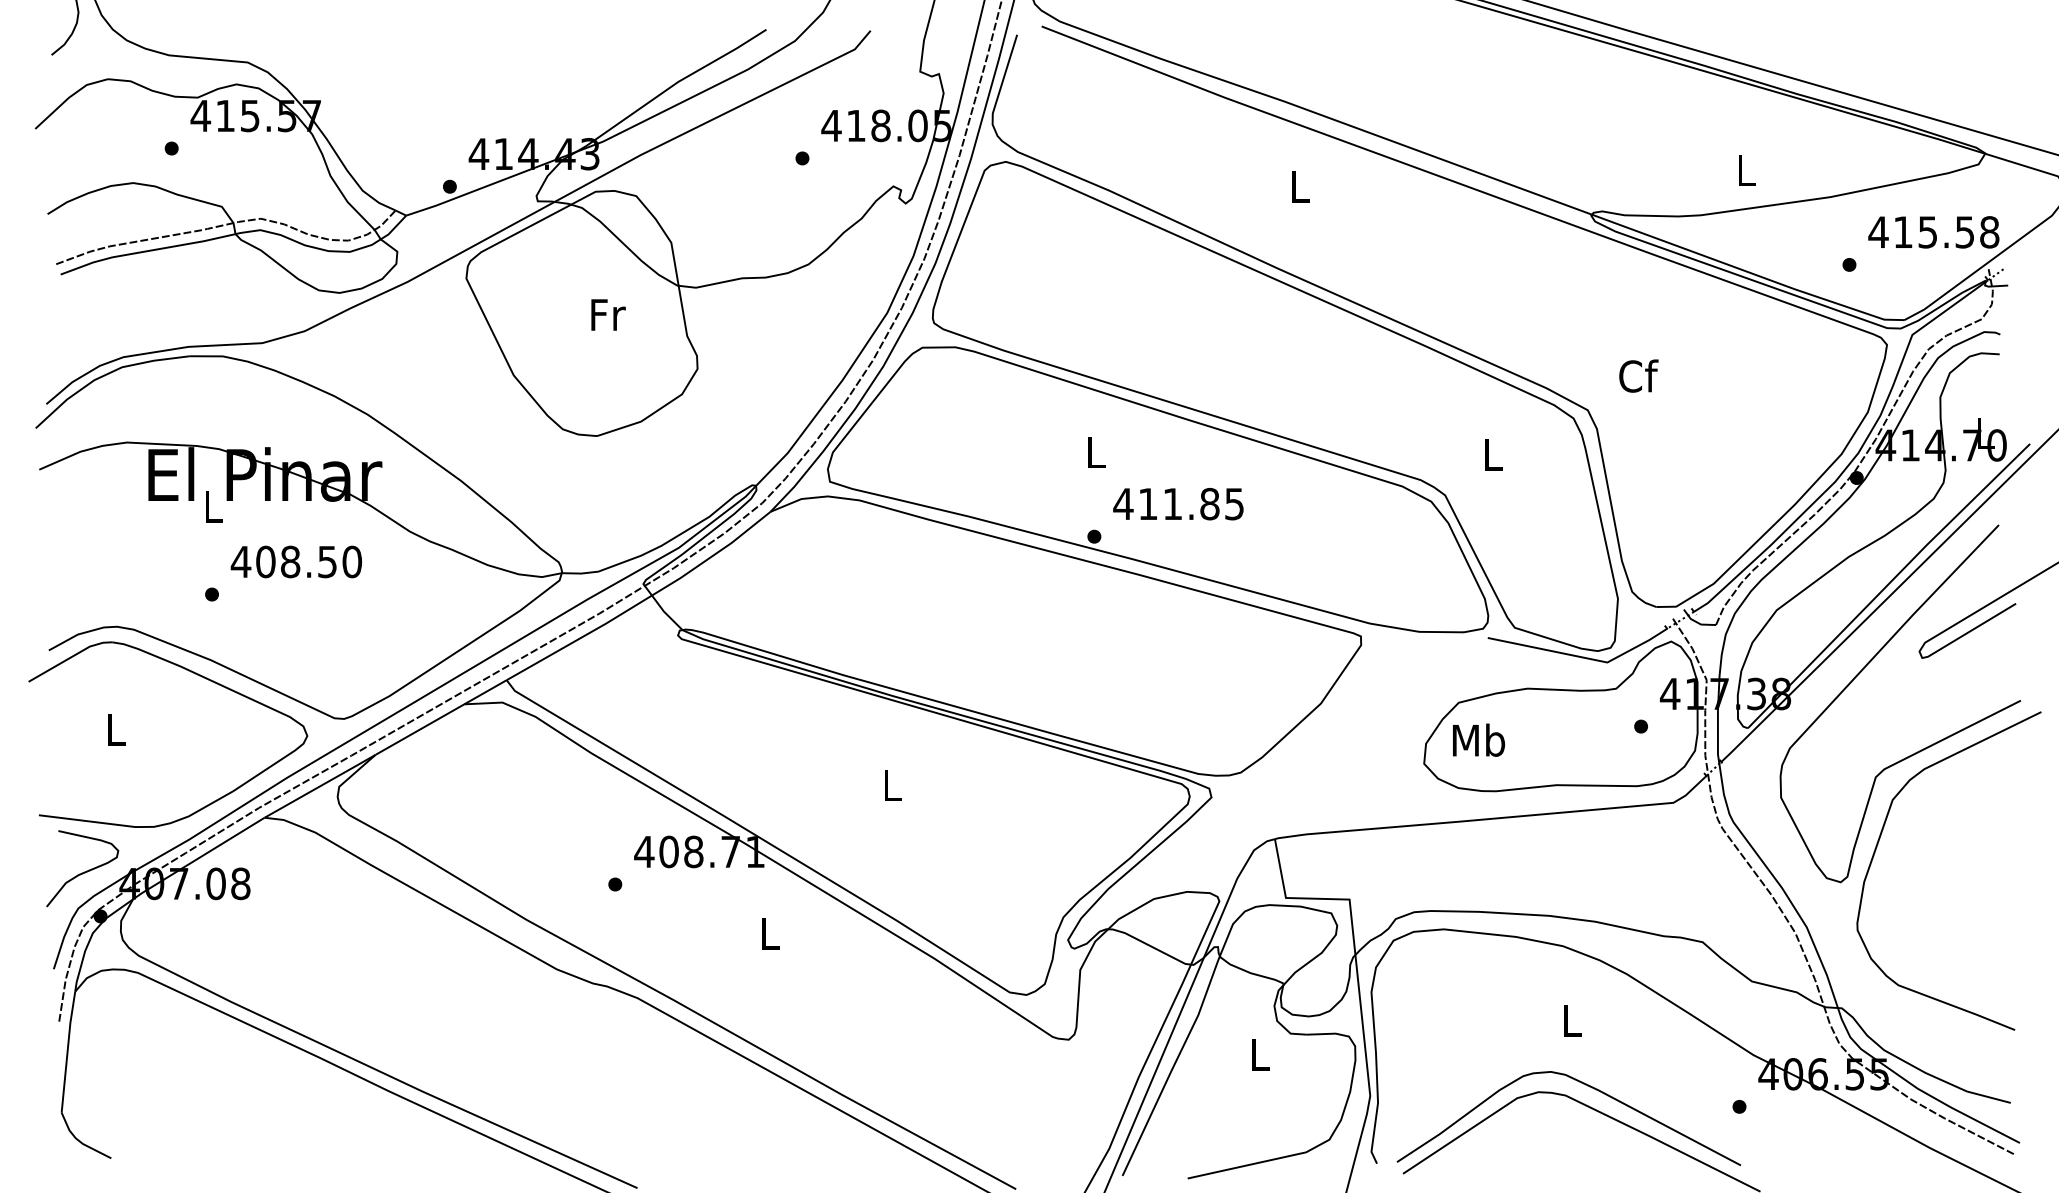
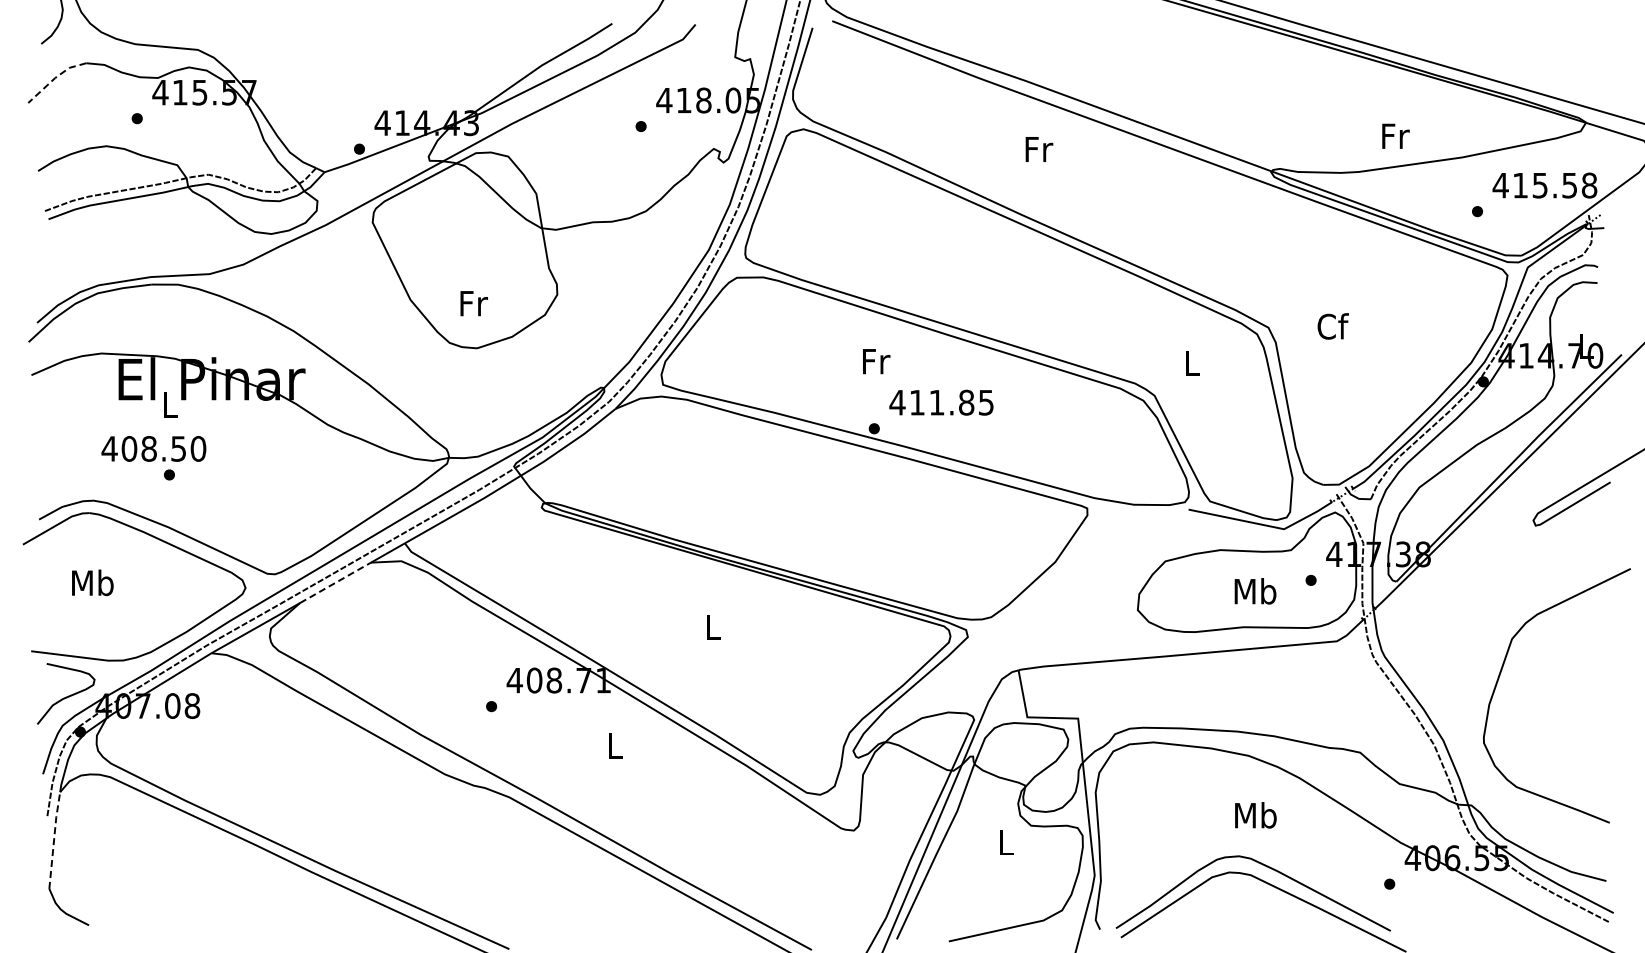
line: (69, 98) -> (55, 78), solid -> dashed
text: (1746, 169) -> (1395, 135), L -> Fr
text: (1301, 187) -> (1039, 149), L -> Fr
text: (607, 314) -> (473, 303), moved
text: (1637, 376) -> (1332, 326), moved
text: (1097, 452) -> (876, 361), L -> Fr
text: (295, 561) -> (153, 448), moved
curve: (1859, 675) -> (1485, 539), removed
text: (115, 729) -> (92, 582), L -> Mb
line: (419, 729) -> (335, 582), solid -> dashed
text: (1478, 740) -> (1255, 591), moved
text: (1571, 1020) -> (1255, 815), L -> Mb
line: (68, 1050) -> (54, 839), solid -> dashed

